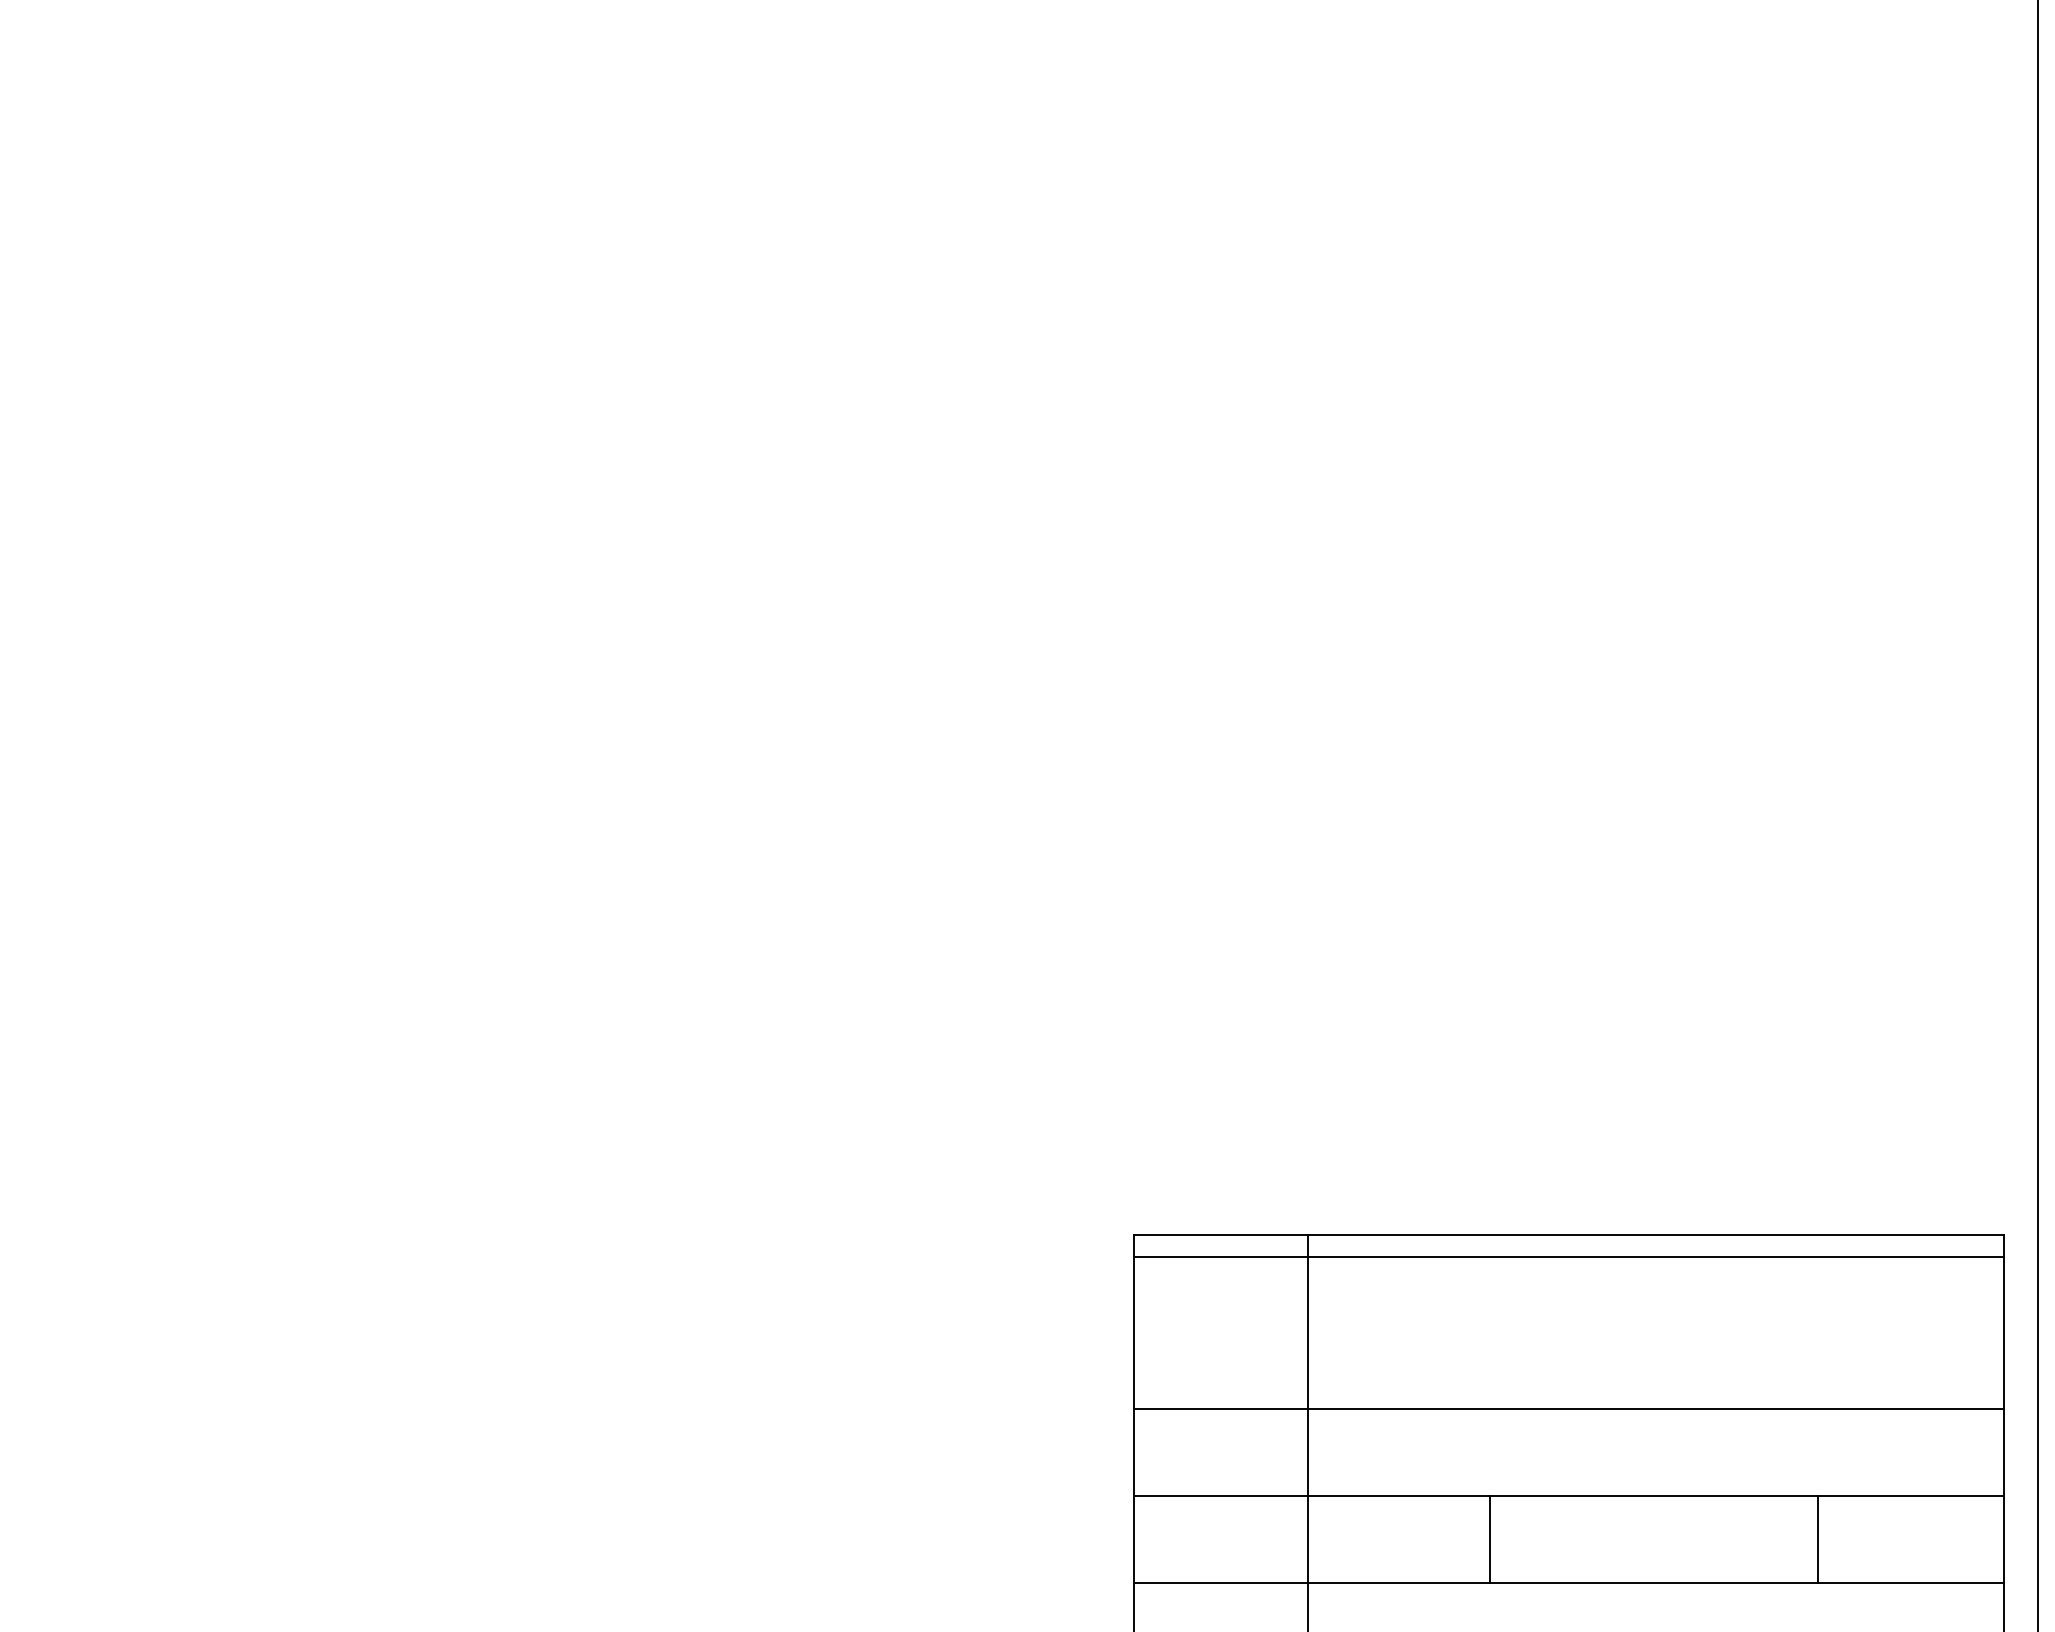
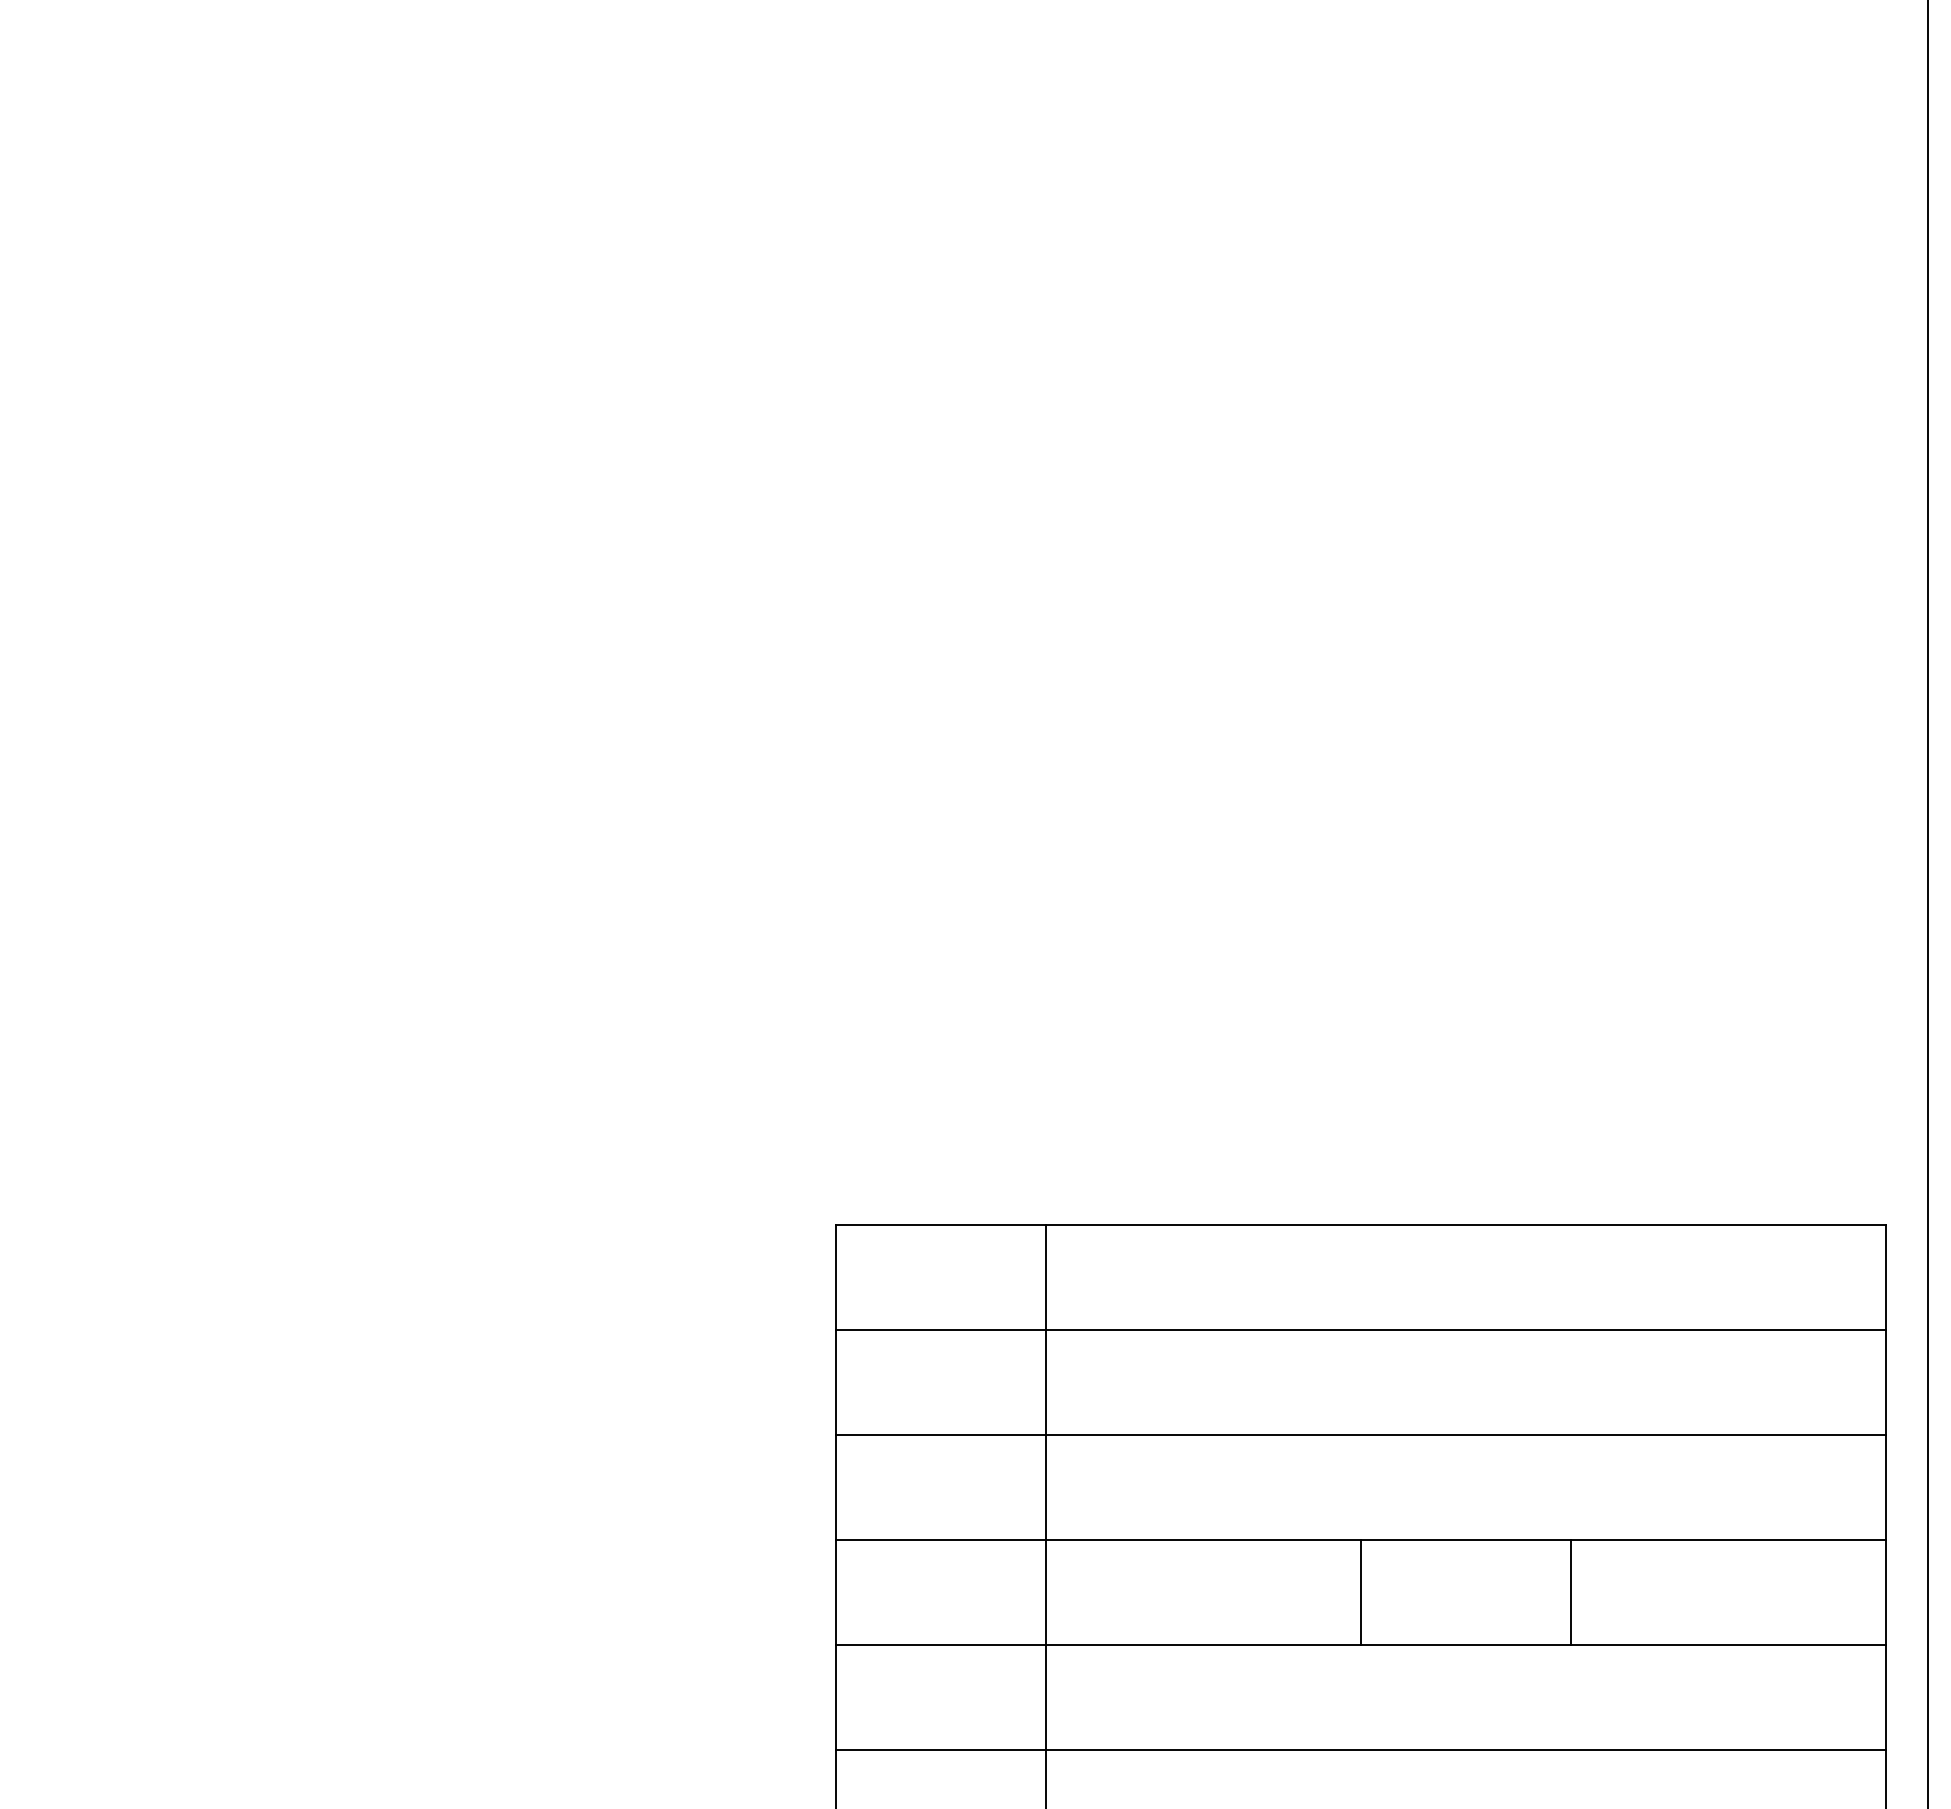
line: (1568, 1257) -> (1360, 1330), moved
line: (1489, 1539) -> (1360, 1592), moved
line: (1817, 1539) -> (1570, 1592), moved

